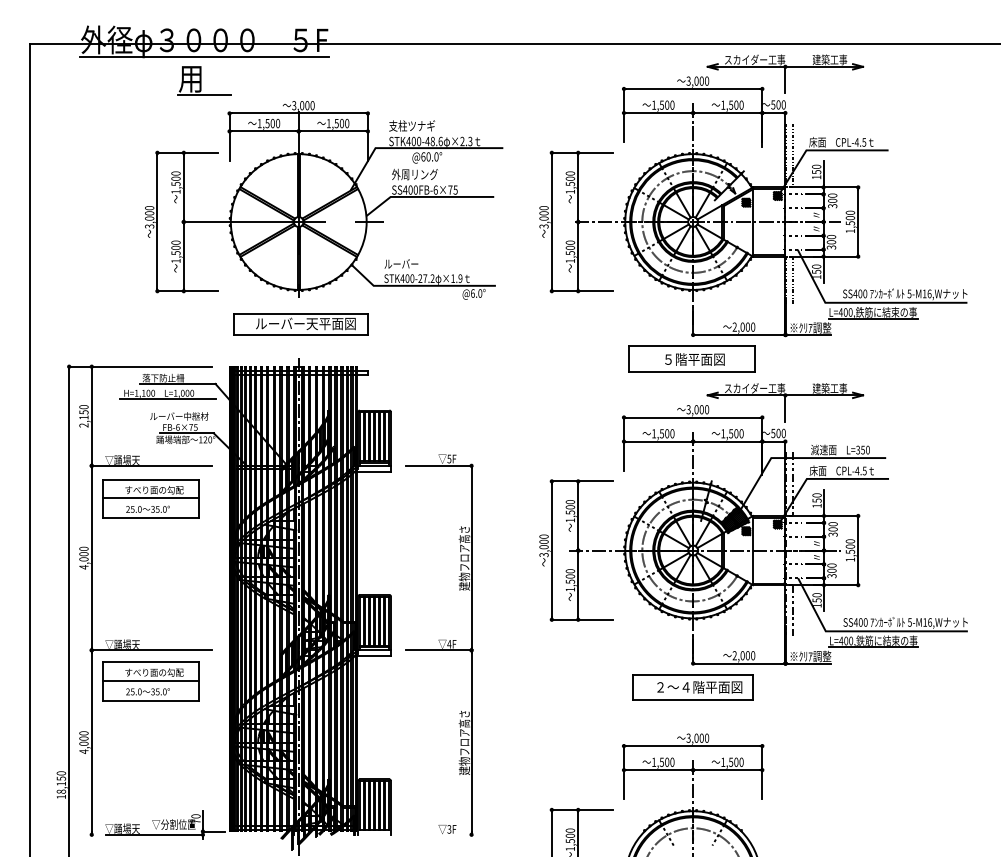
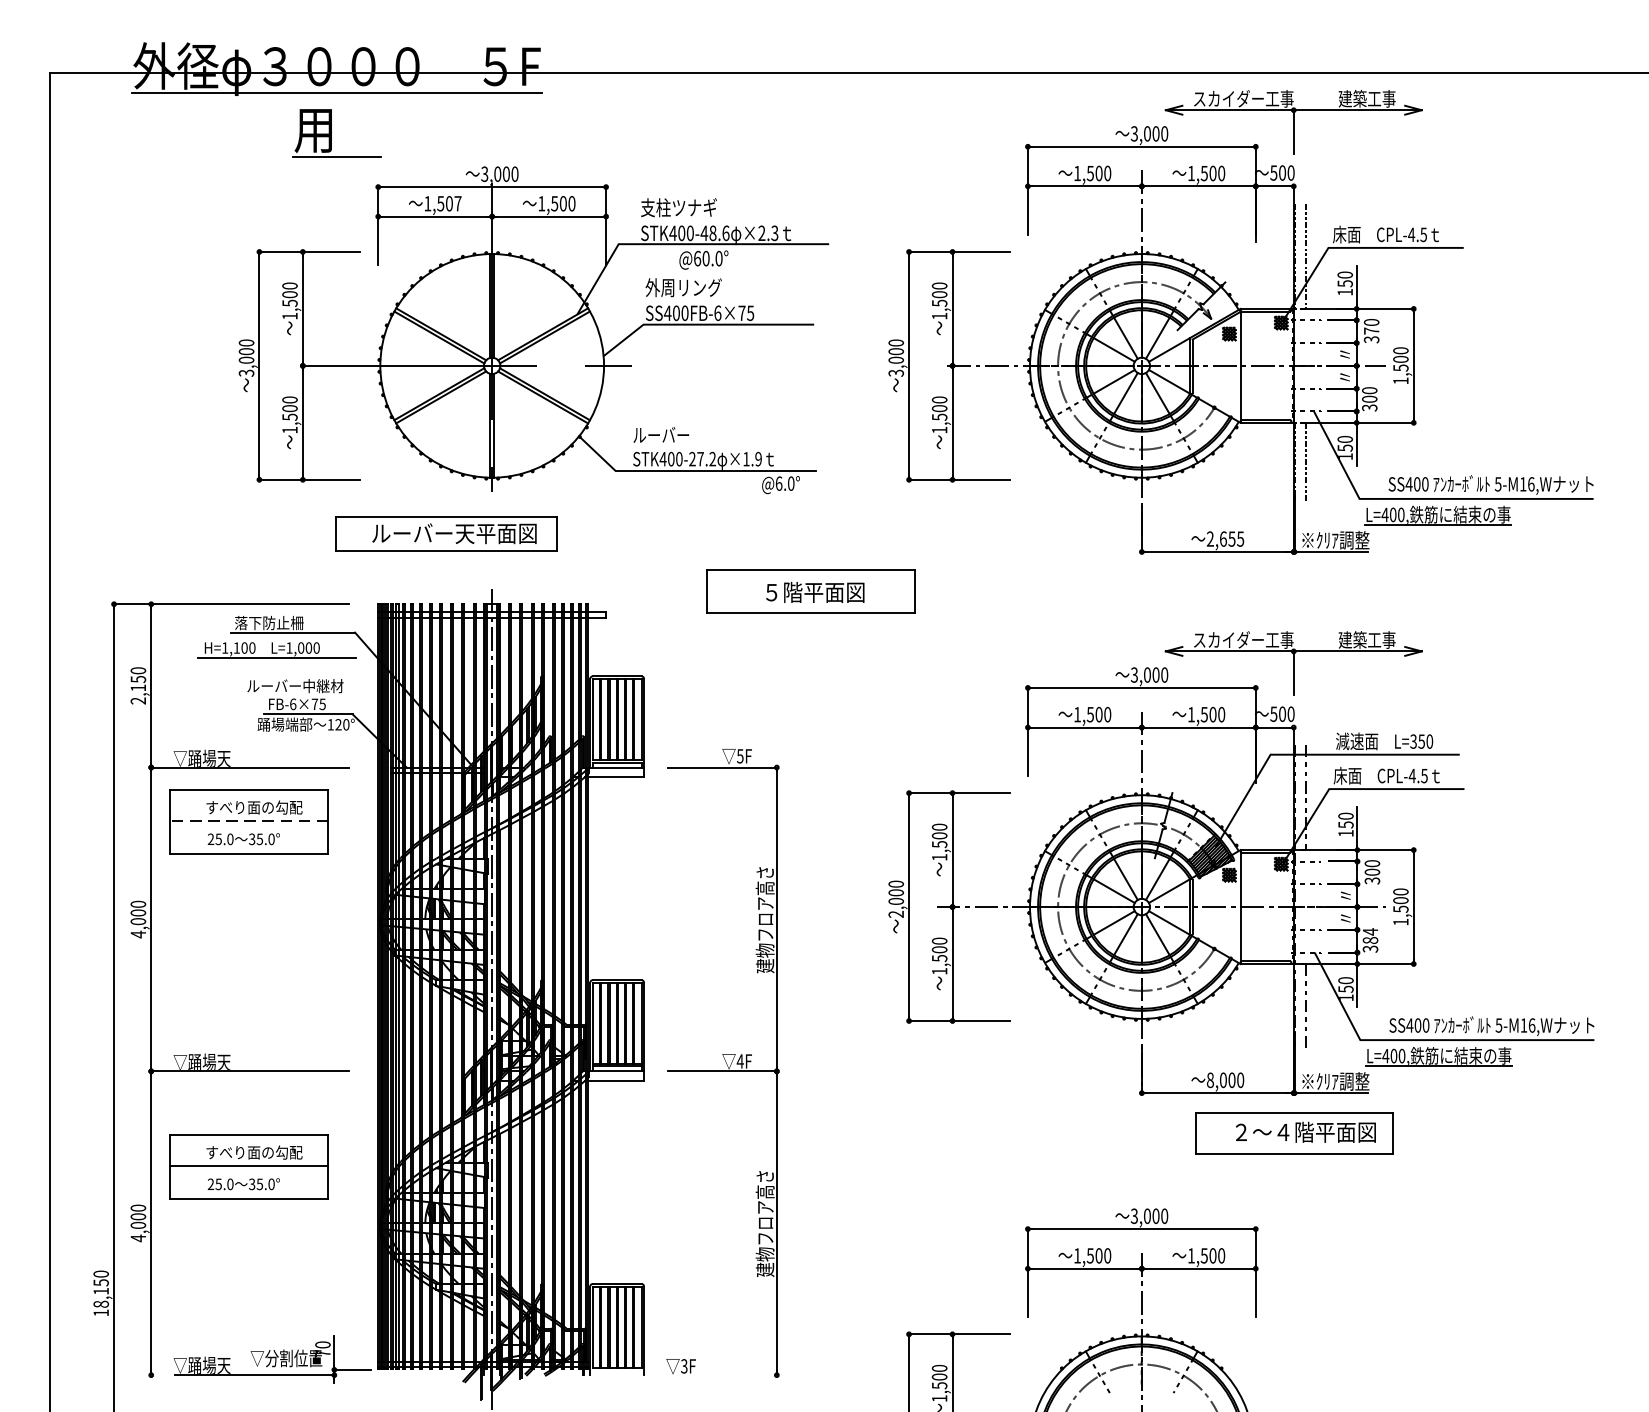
text: (278, 123) -> (458, 203), 1,500 -> 1,507
text: (832, 200) -> (1371, 330), 300 -> 370
part: (300, 324) -> (445, 534), moved
text: (747, 326) -> (1231, 537), 2,000 -> 2,655
part: (691, 358) -> (809, 590), moved
line: (151, 498) -> (249, 821), solid -> dashed
text: (544, 555) -> (896, 915), 3,000 -> 2,000
text: (831, 567) -> (1369, 934), 300 -> 384
text: (734, 655) -> (1209, 1079), 2,000 -> 8,000
part: (150, 681) -> (247, 1167), moved
part: (692, 687) -> (1293, 1132), moved
text: (447, 829) -> (681, 1366), moved

